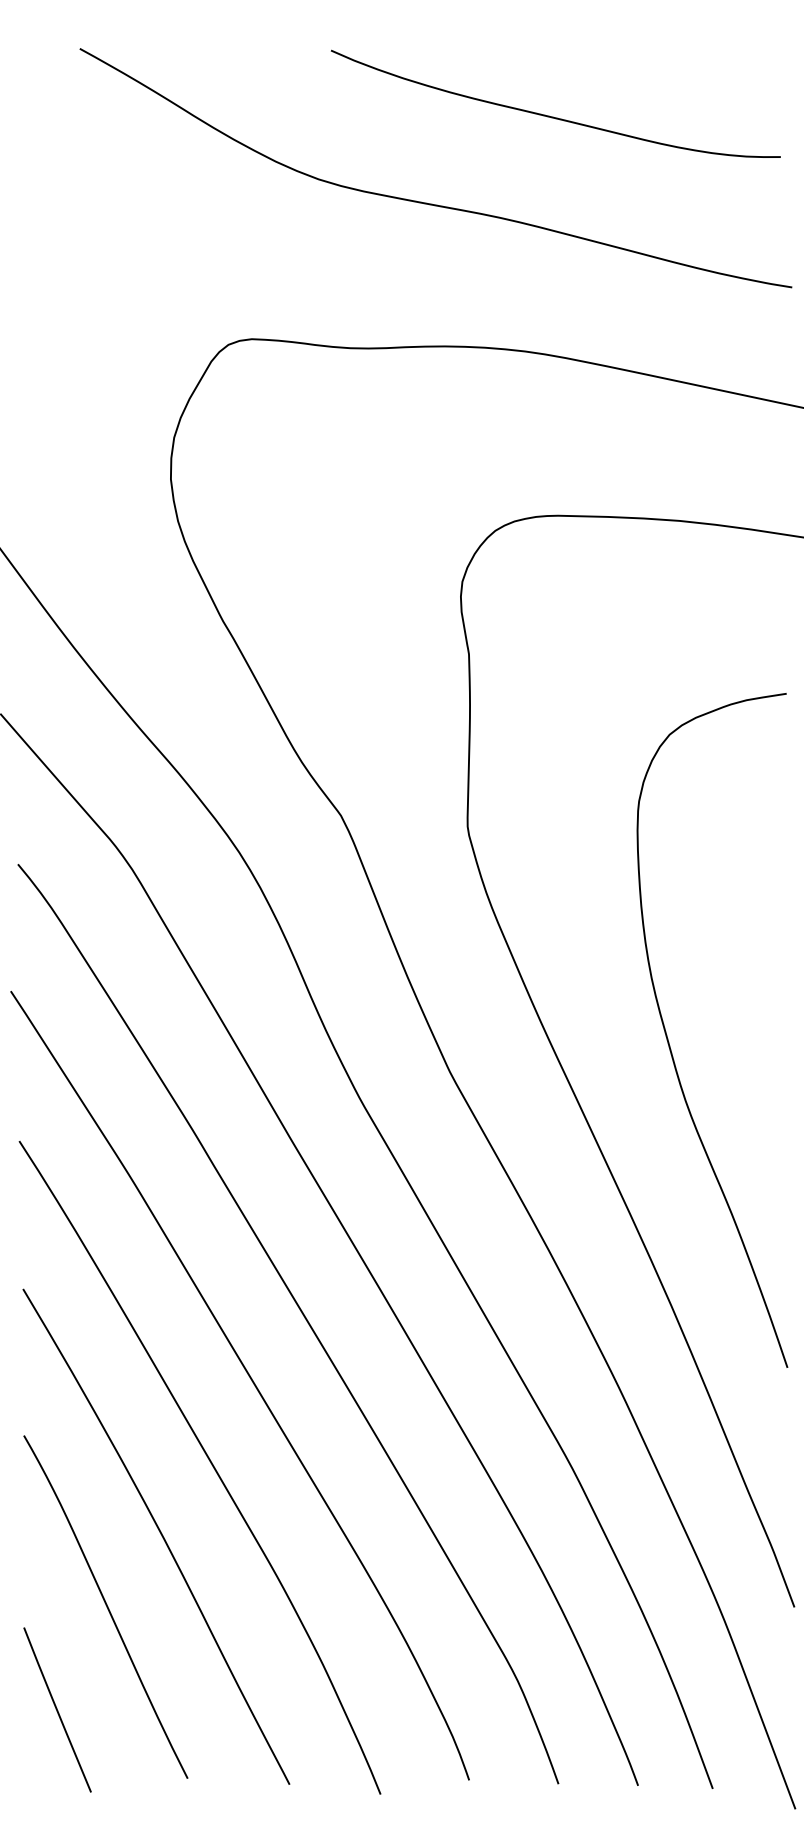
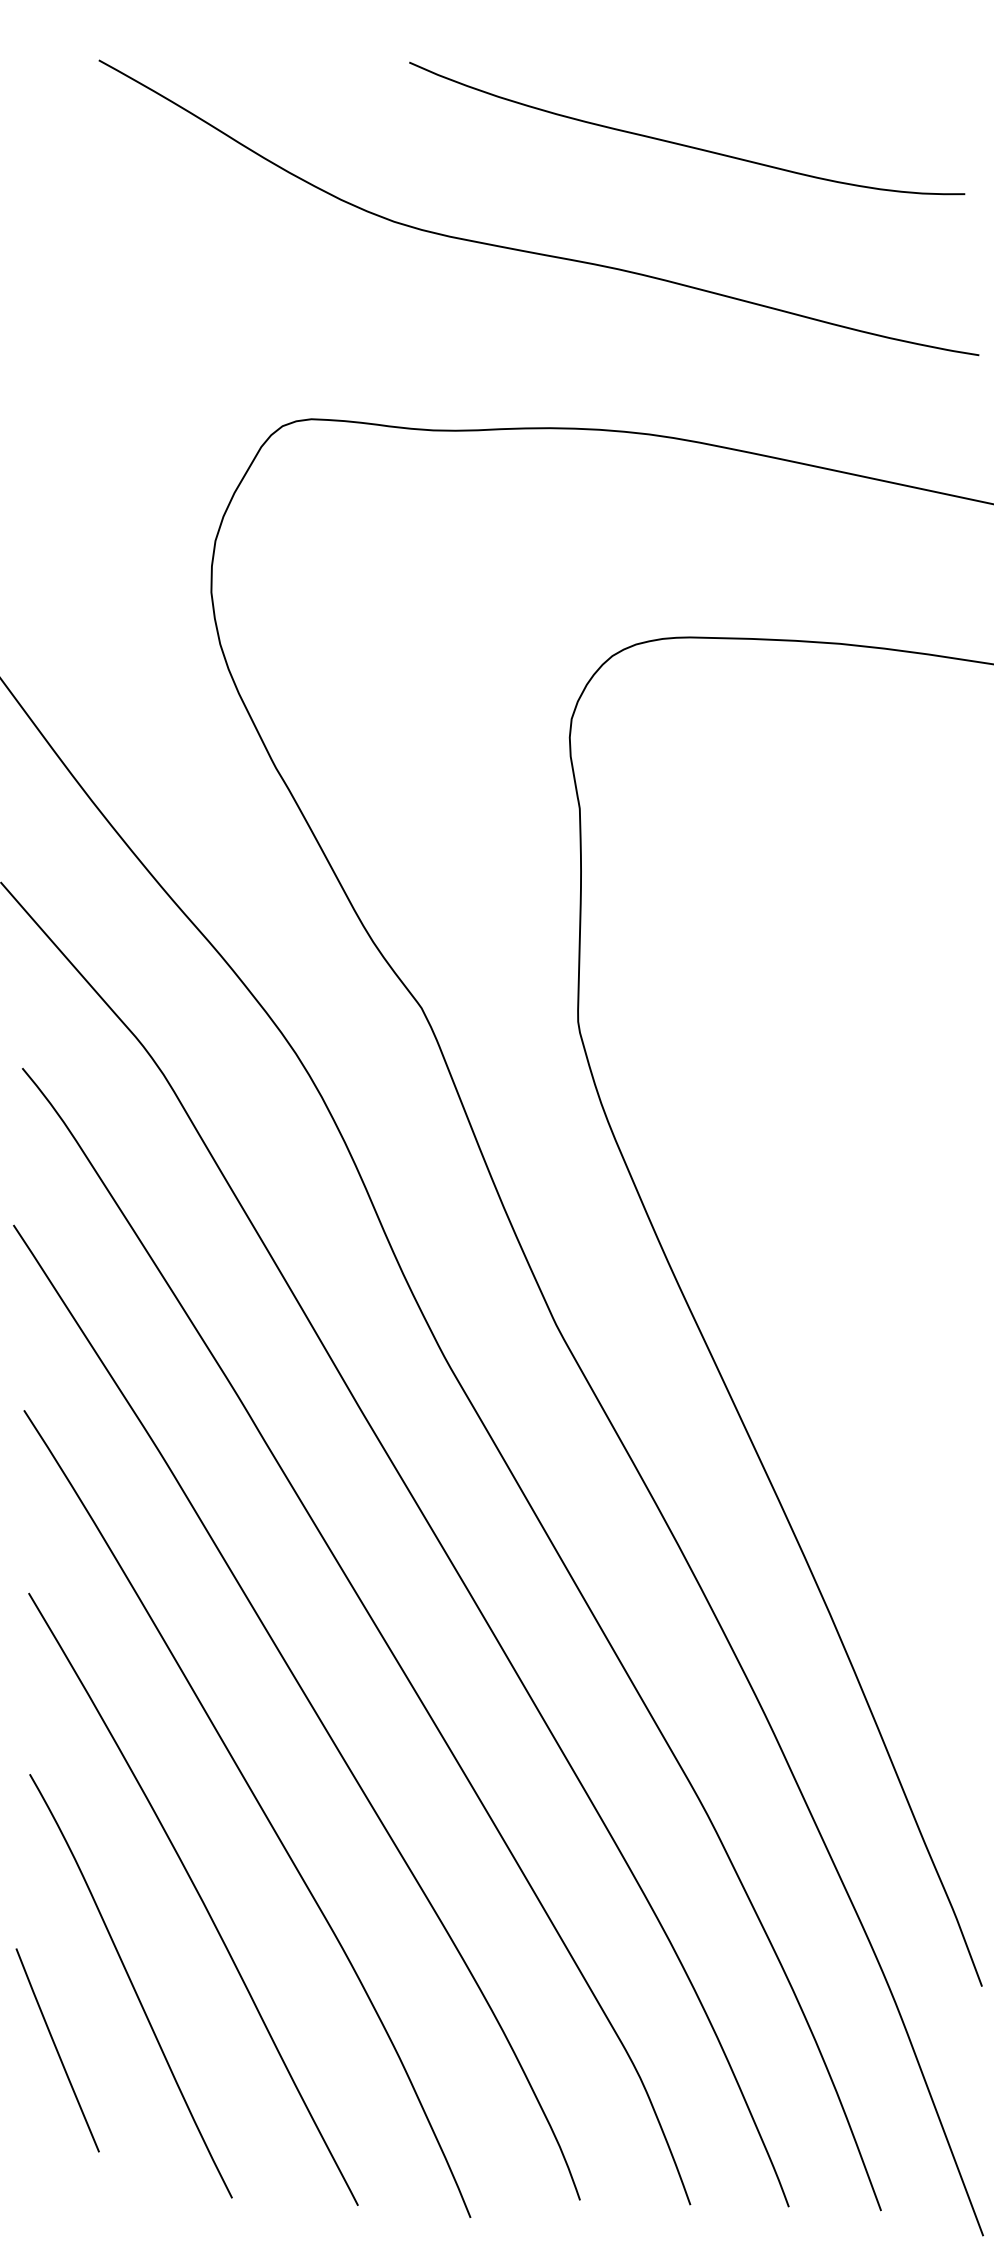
curve: (670, 1045) -> (828, 1292), removed
line: (57, 1709) -> (57, 2049), moved

